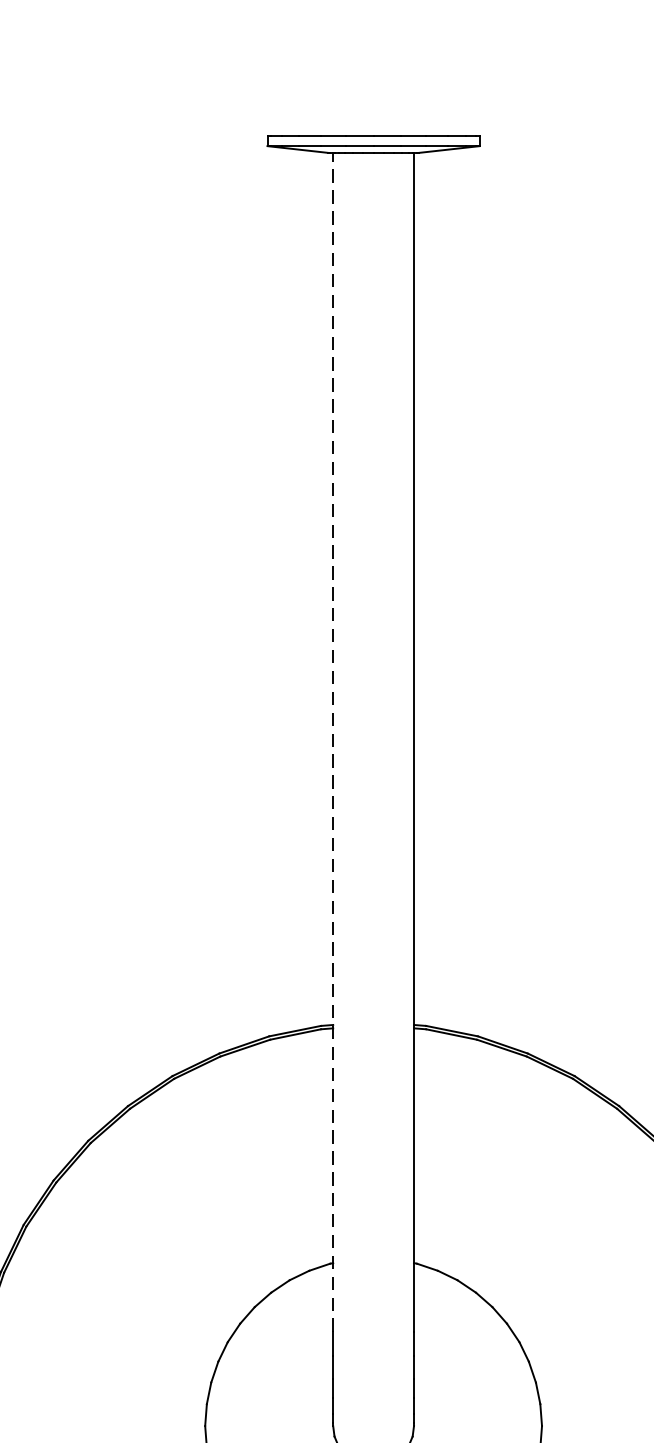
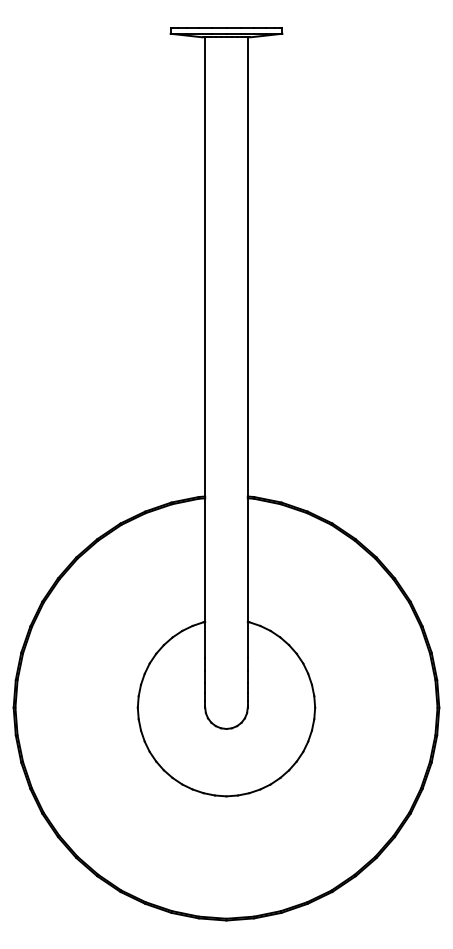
line: (333, 741) -> (205, 347), dashed -> solid

